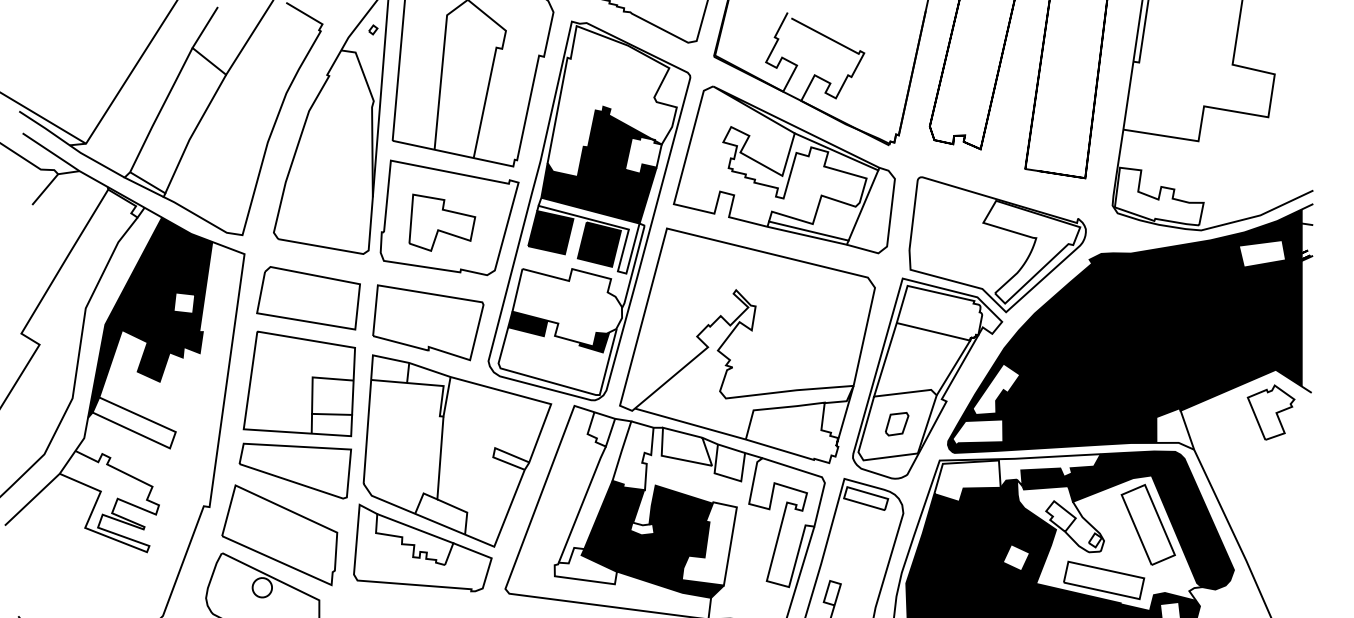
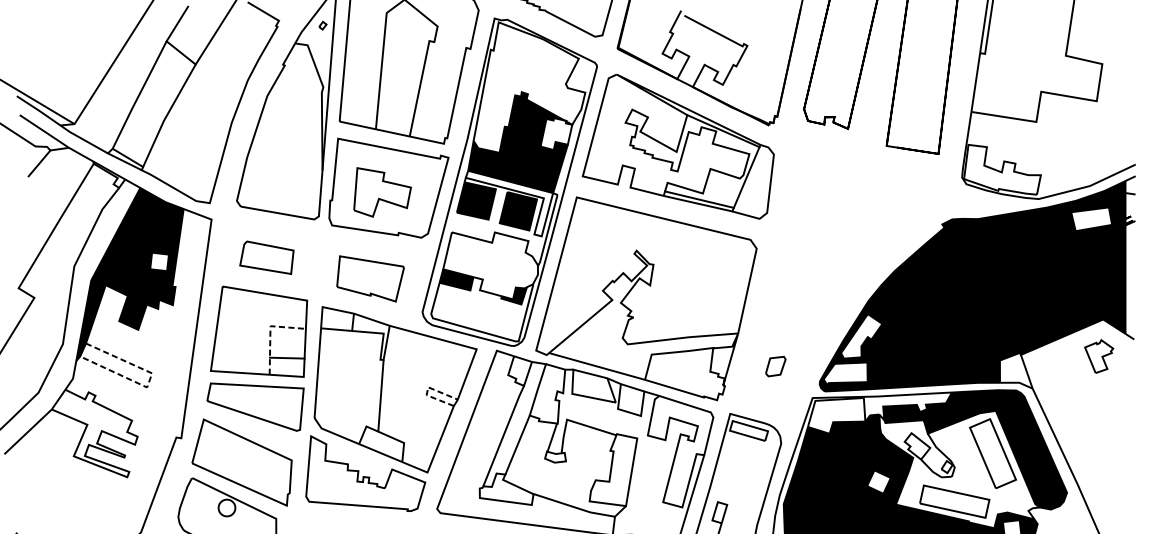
part: (308, 298) -> (266, 257), size x0.6
part: (428, 322) -> (370, 278), size x0.7
part: (969, 327) -> (838, 282), removed
line: (312, 384) -> (270, 332), solid -> dashed
part: (1270, 412) -> (1098, 356), size x0.7
line: (172, 441) -> (149, 381), solid -> dashed
line: (494, 450) -> (427, 389), solid -> dashed
line: (415, 528) -> (359, 456), removed
fill: (652, 538) -> (564, 465), removed

